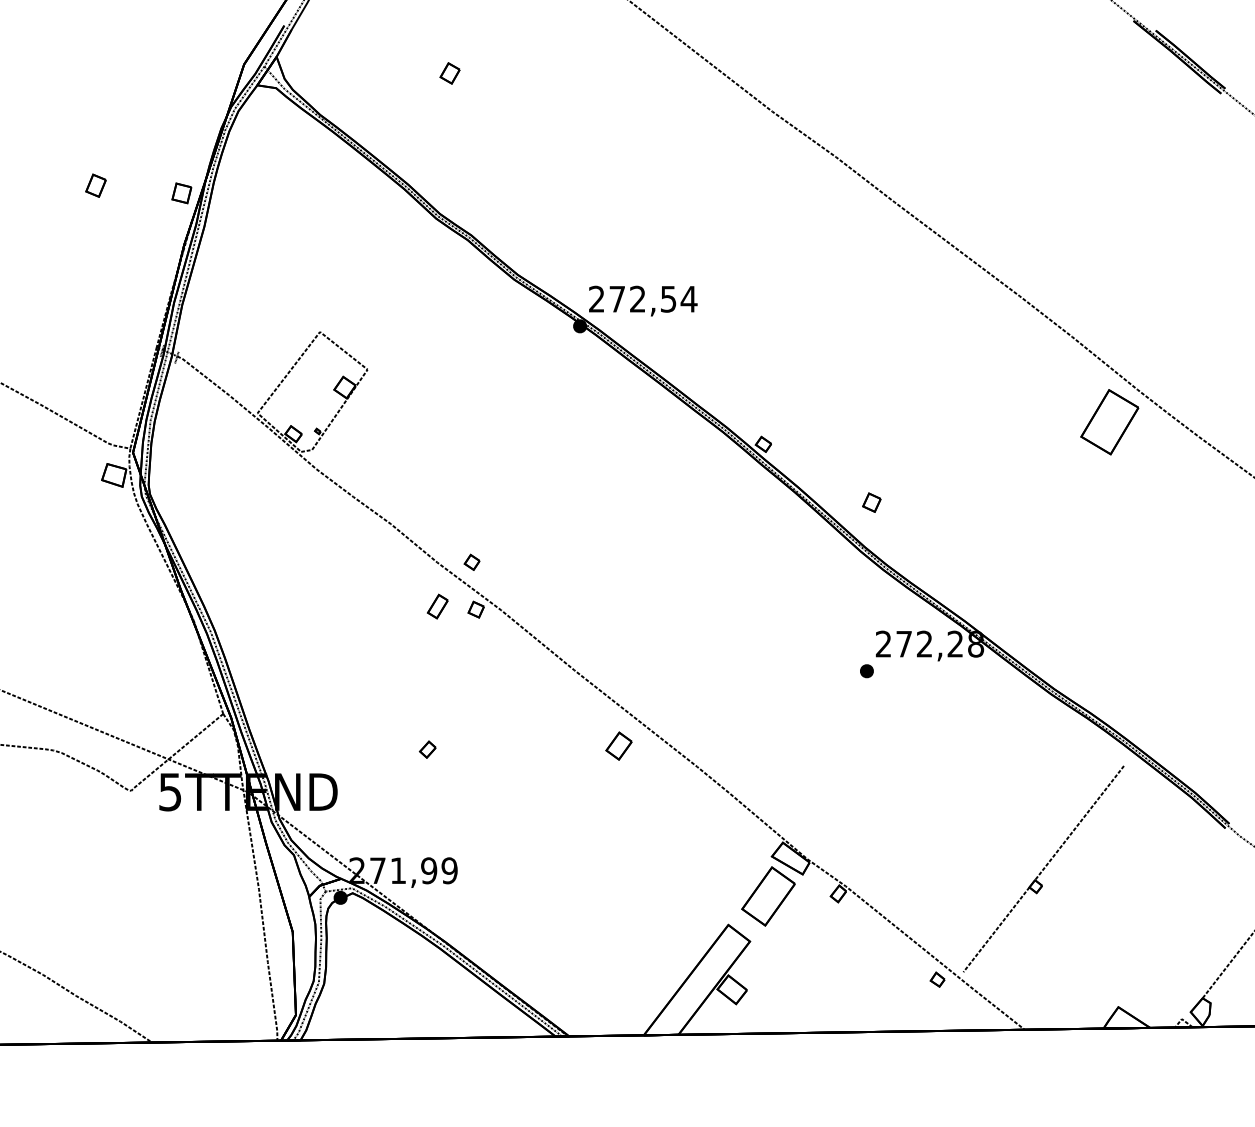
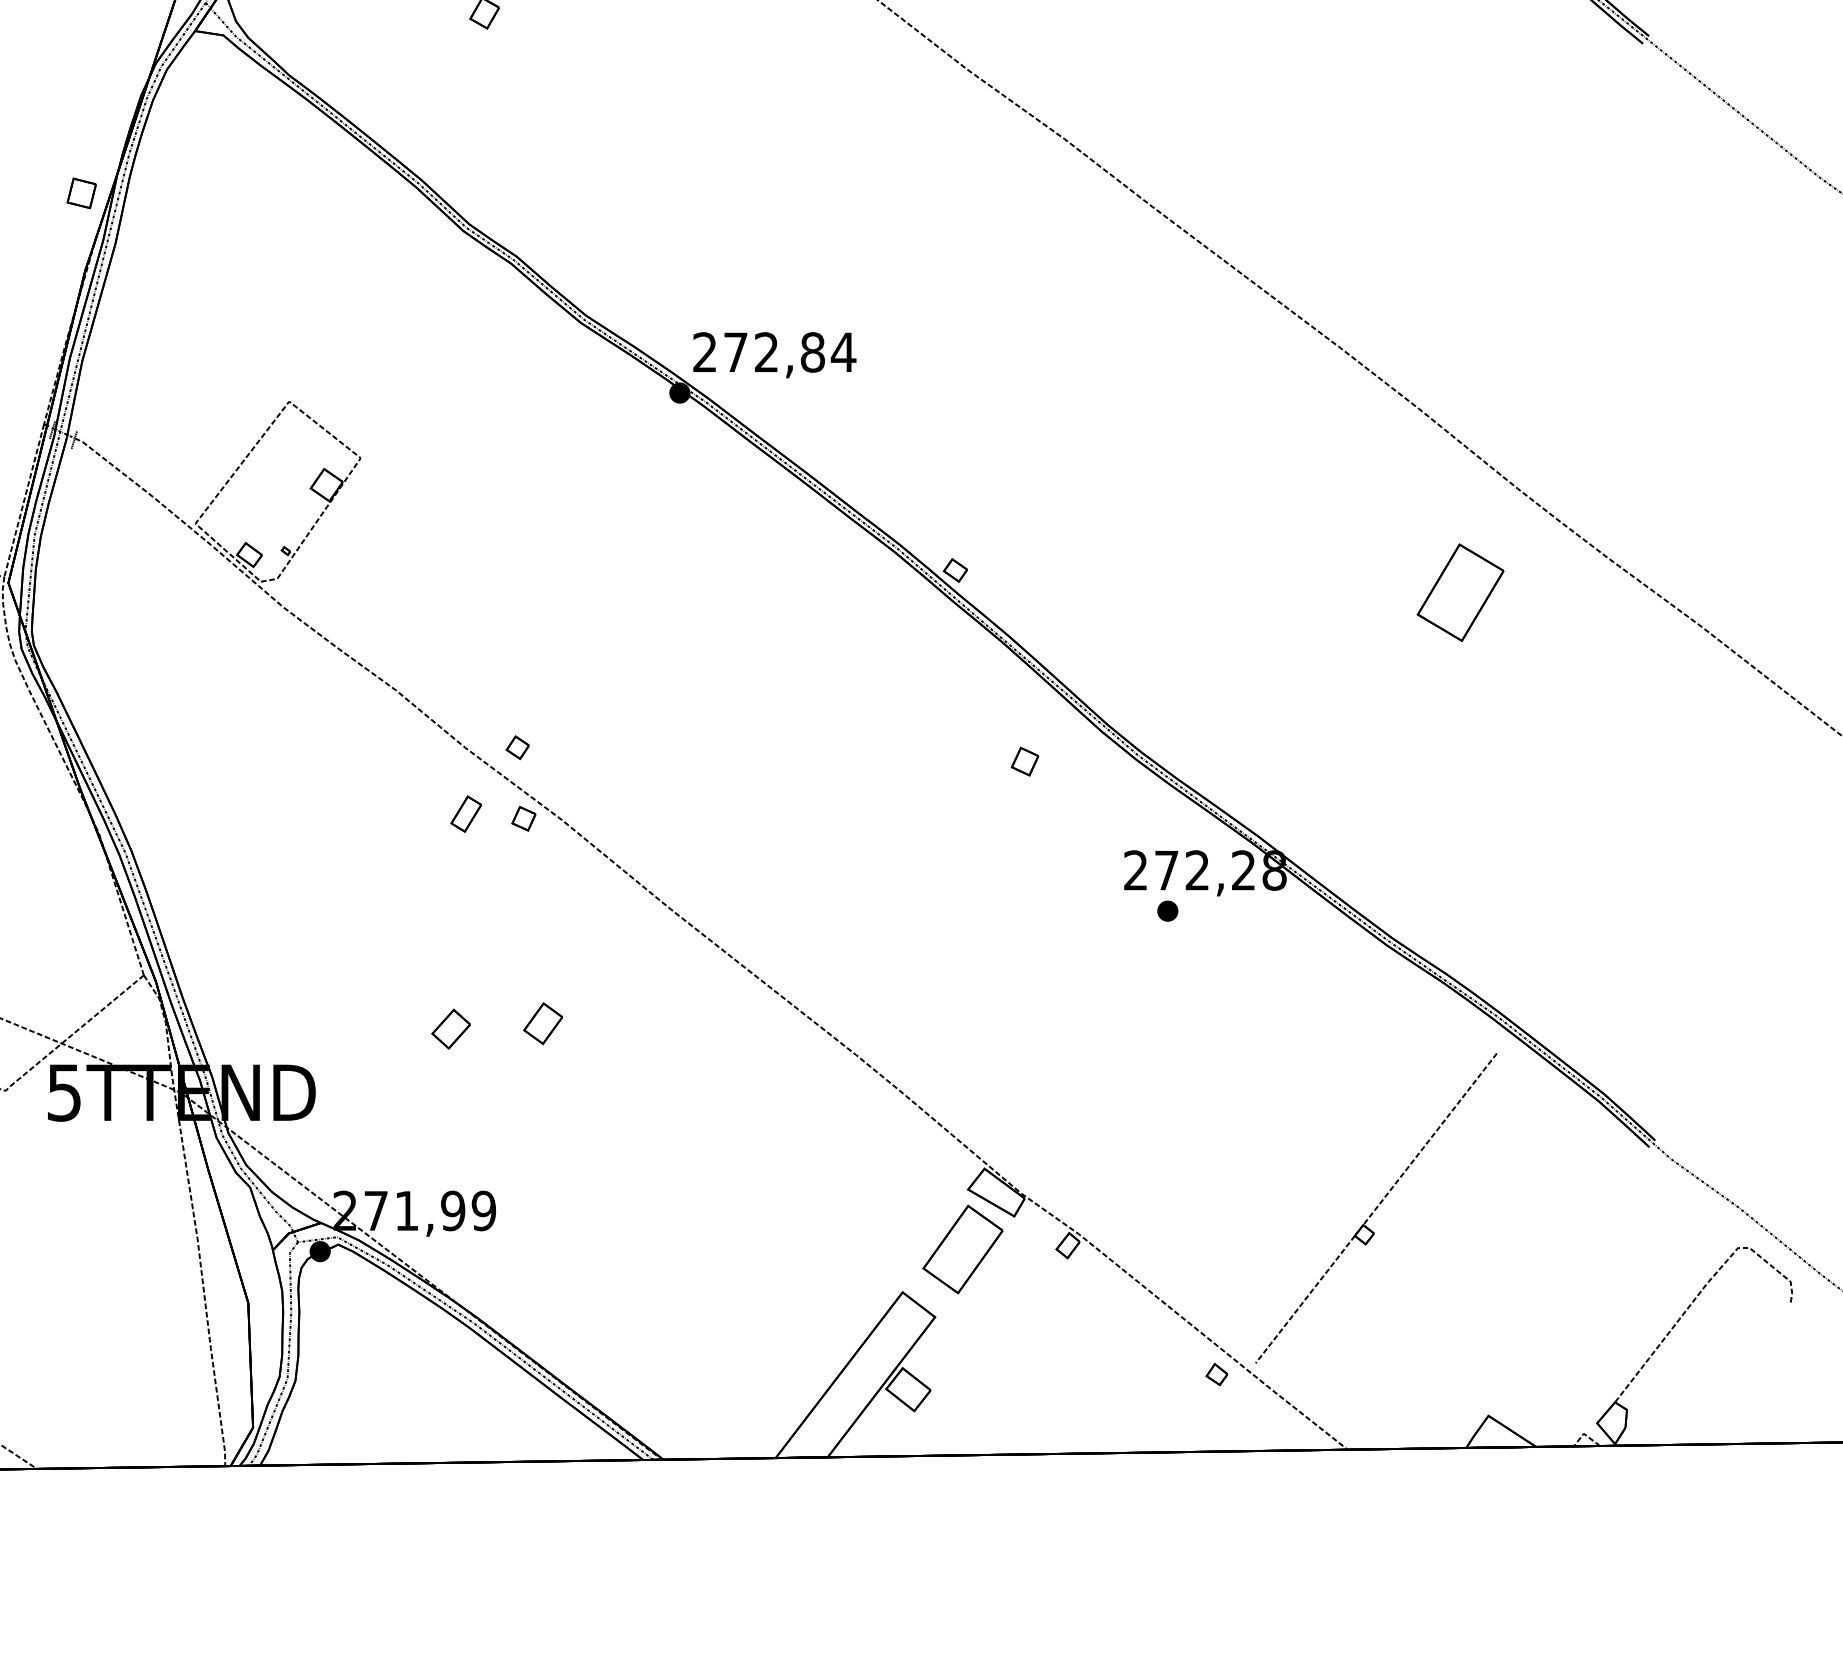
text: (668, 298) -> (812, 351), 272,54 -> 272,84
part: (1109, 422) -> (1460, 593), moved
part: (871, 502) -> (1024, 761), moved
part: (866, 671) -> (1167, 911), moved
part: (618, 745) -> (542, 1022), moved
part: (427, 749) -> (450, 1028), size x1.6

